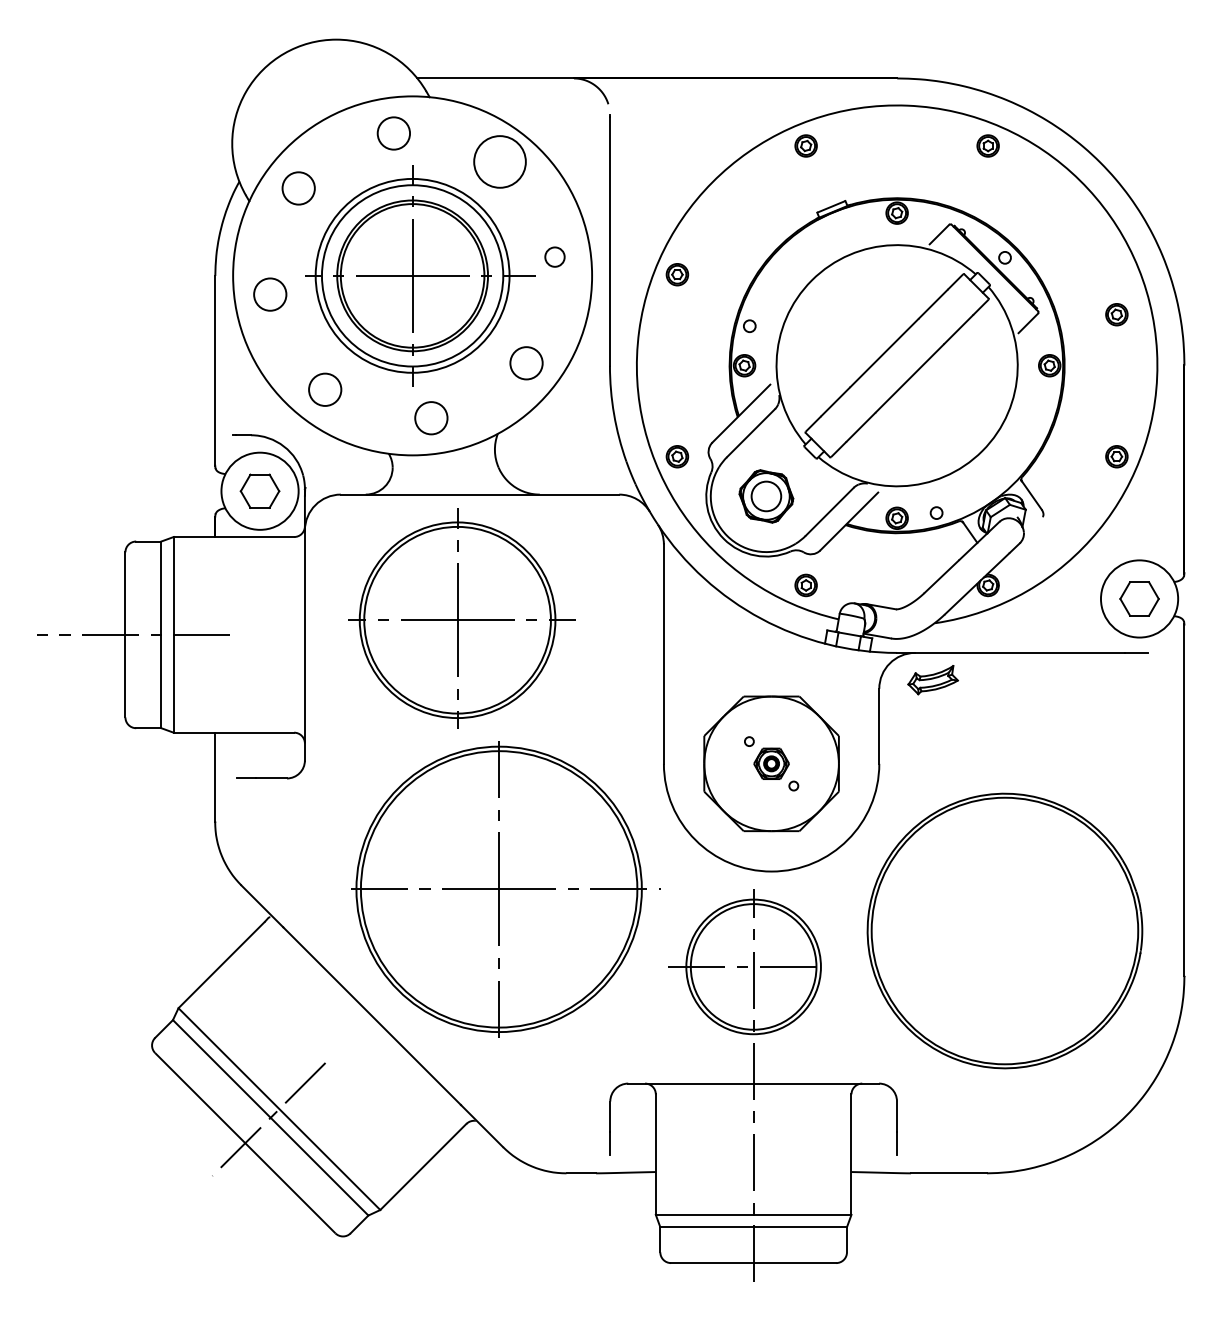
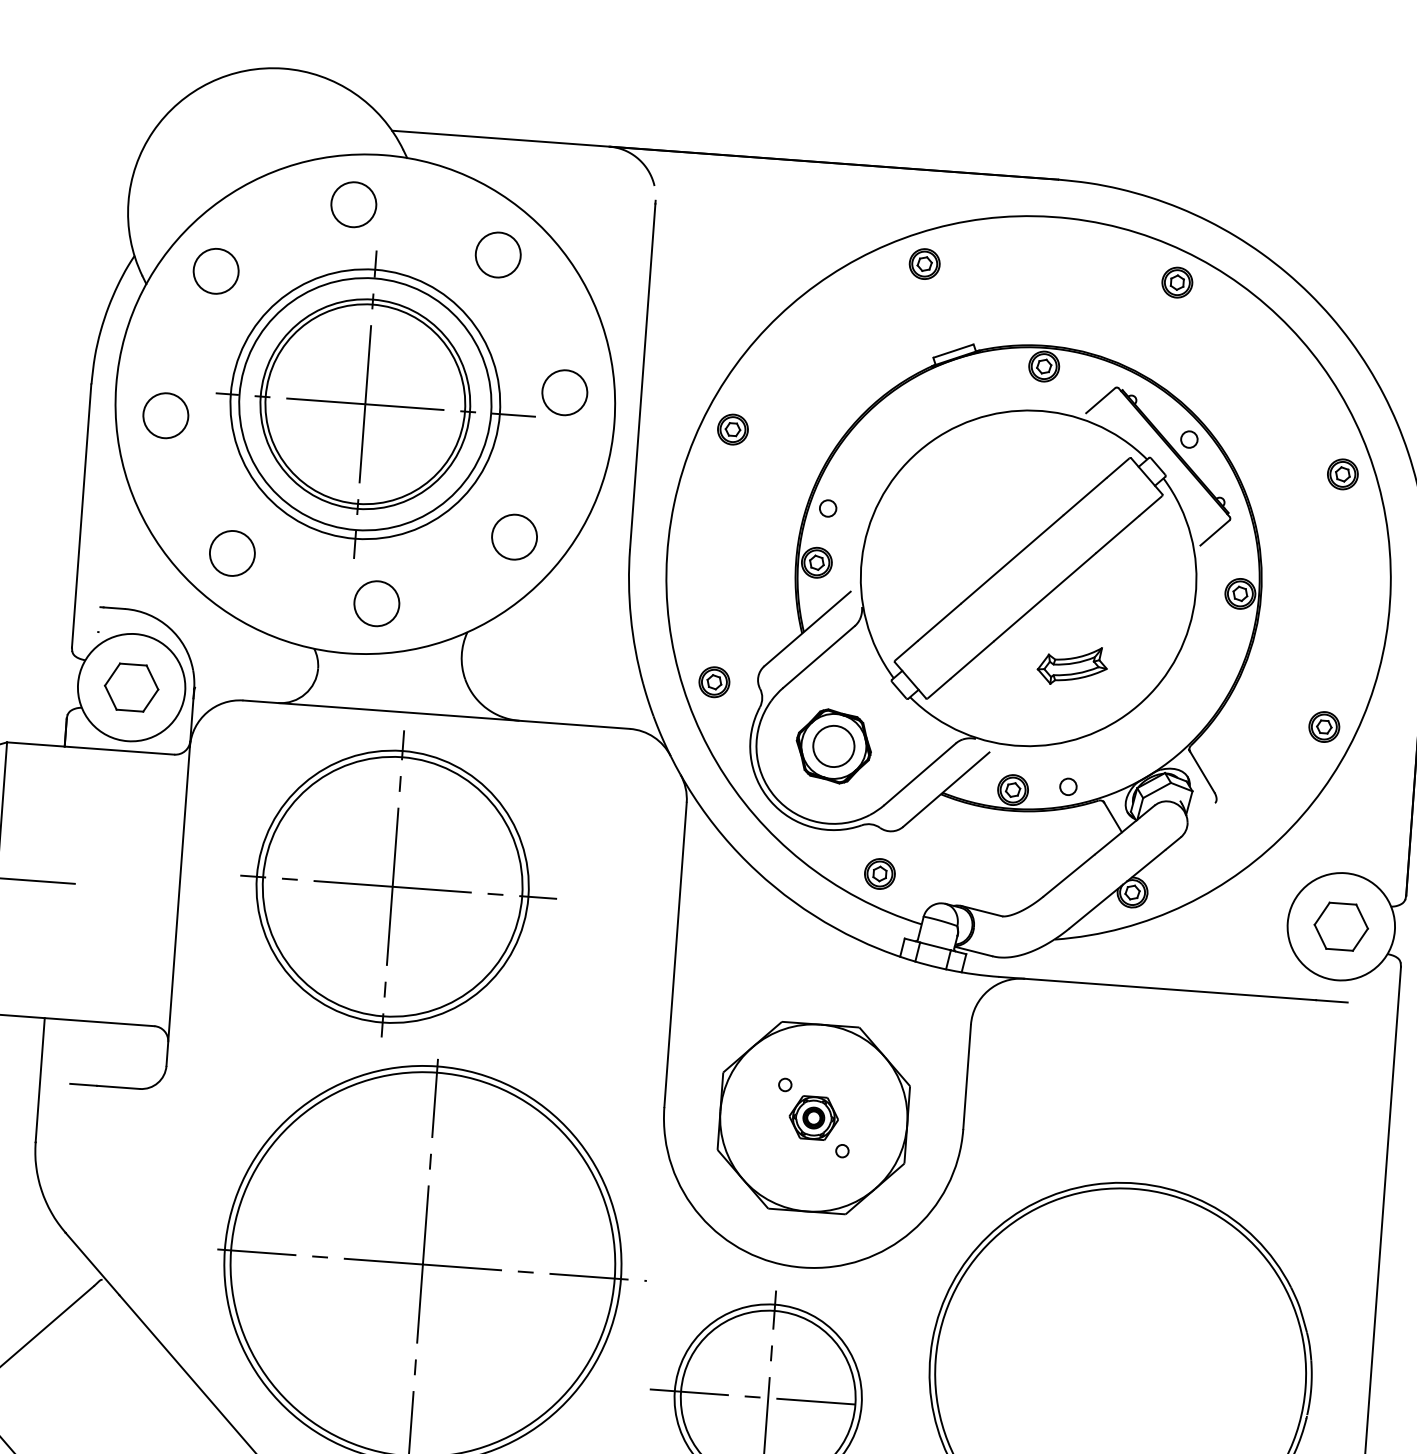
circle: (499, 161) -> (497, 254), size x0.62
circle: (554, 256) -> (564, 391), size x1.67
part: (1116, 314) -> (1342, 474), moved
part: (932, 680) -> (1071, 666), moved

